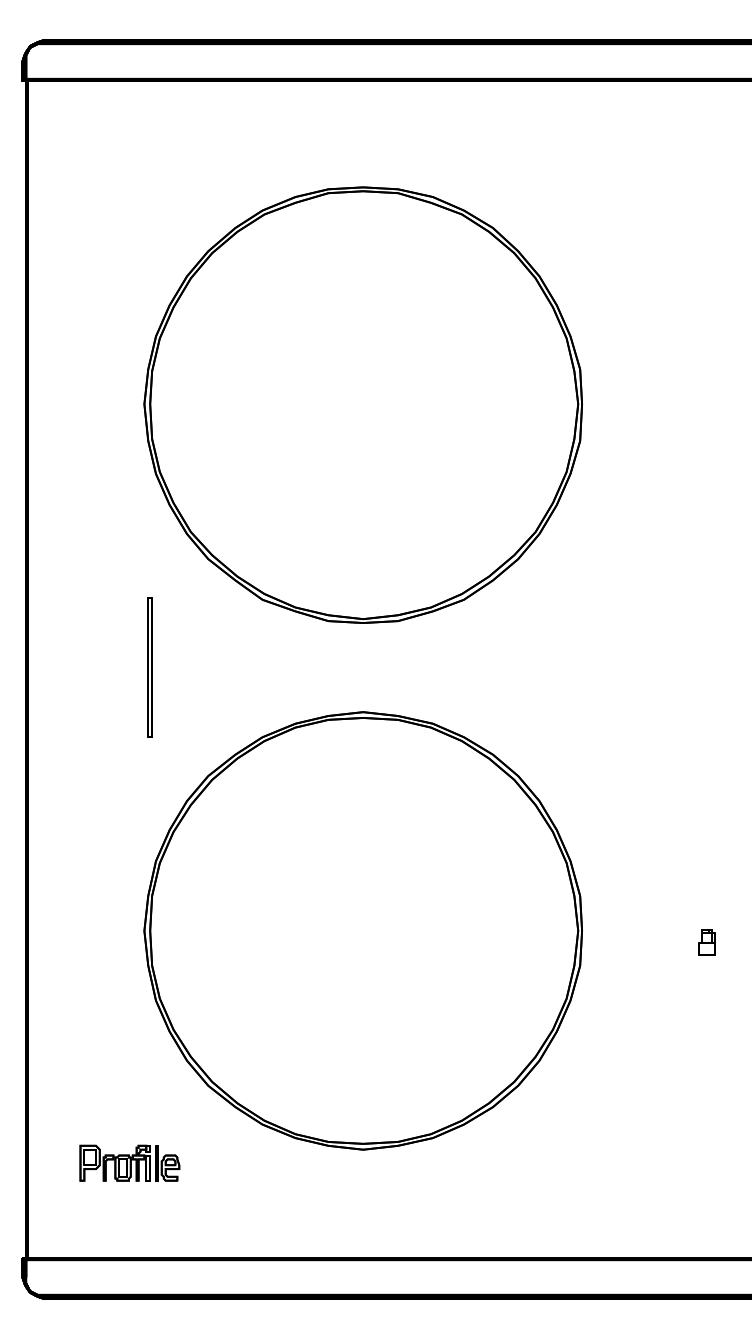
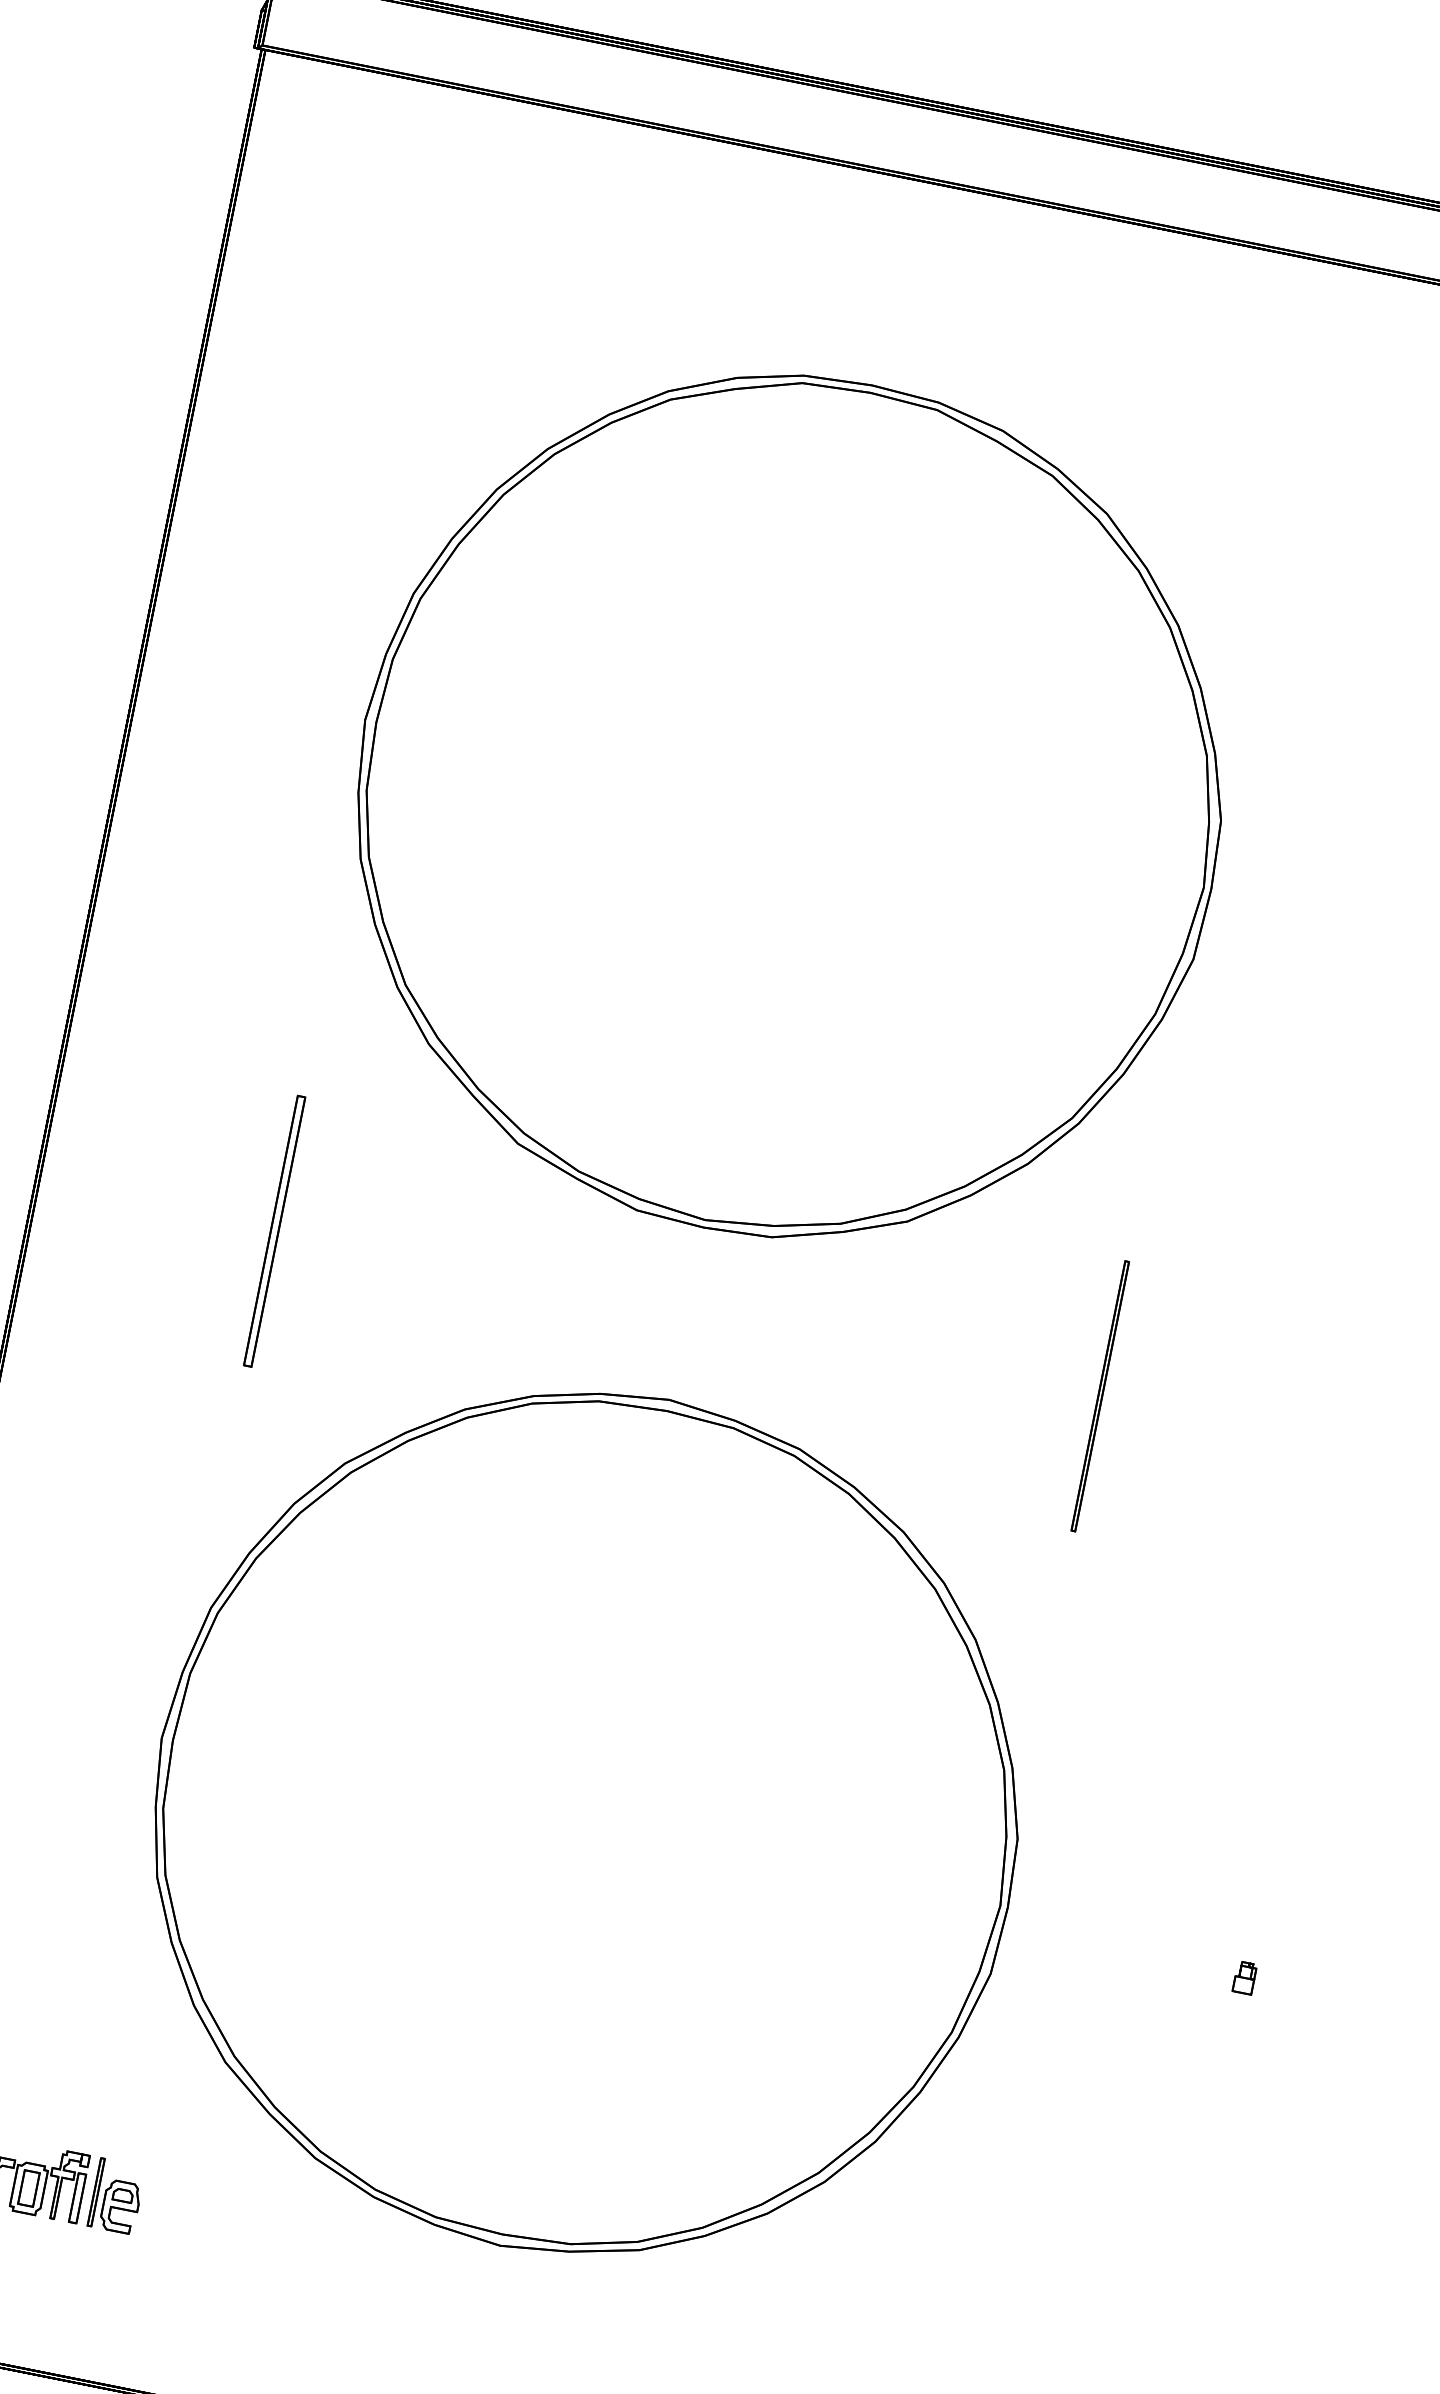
line: (576, 667) -> (1098, 1395), added
part: (706, 942) -> (1243, 1977), size x0.62

